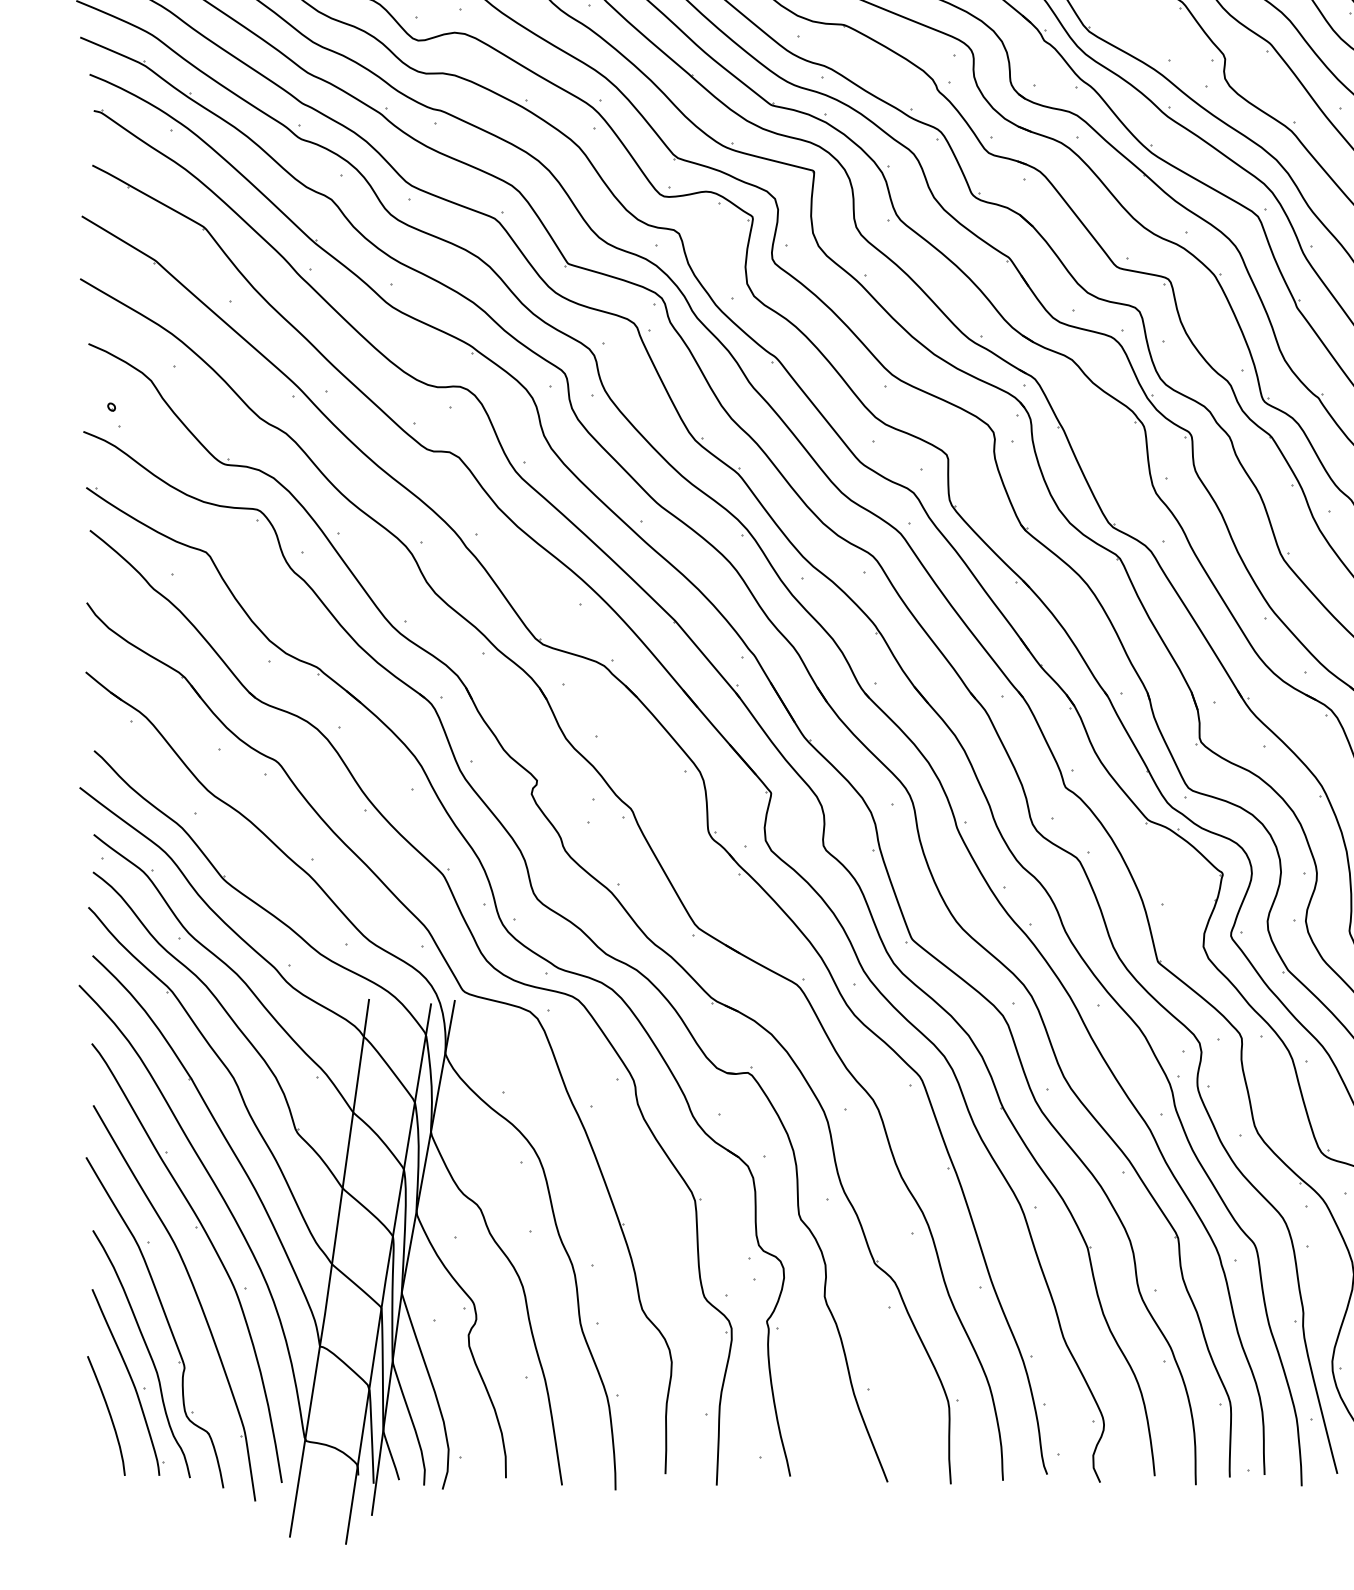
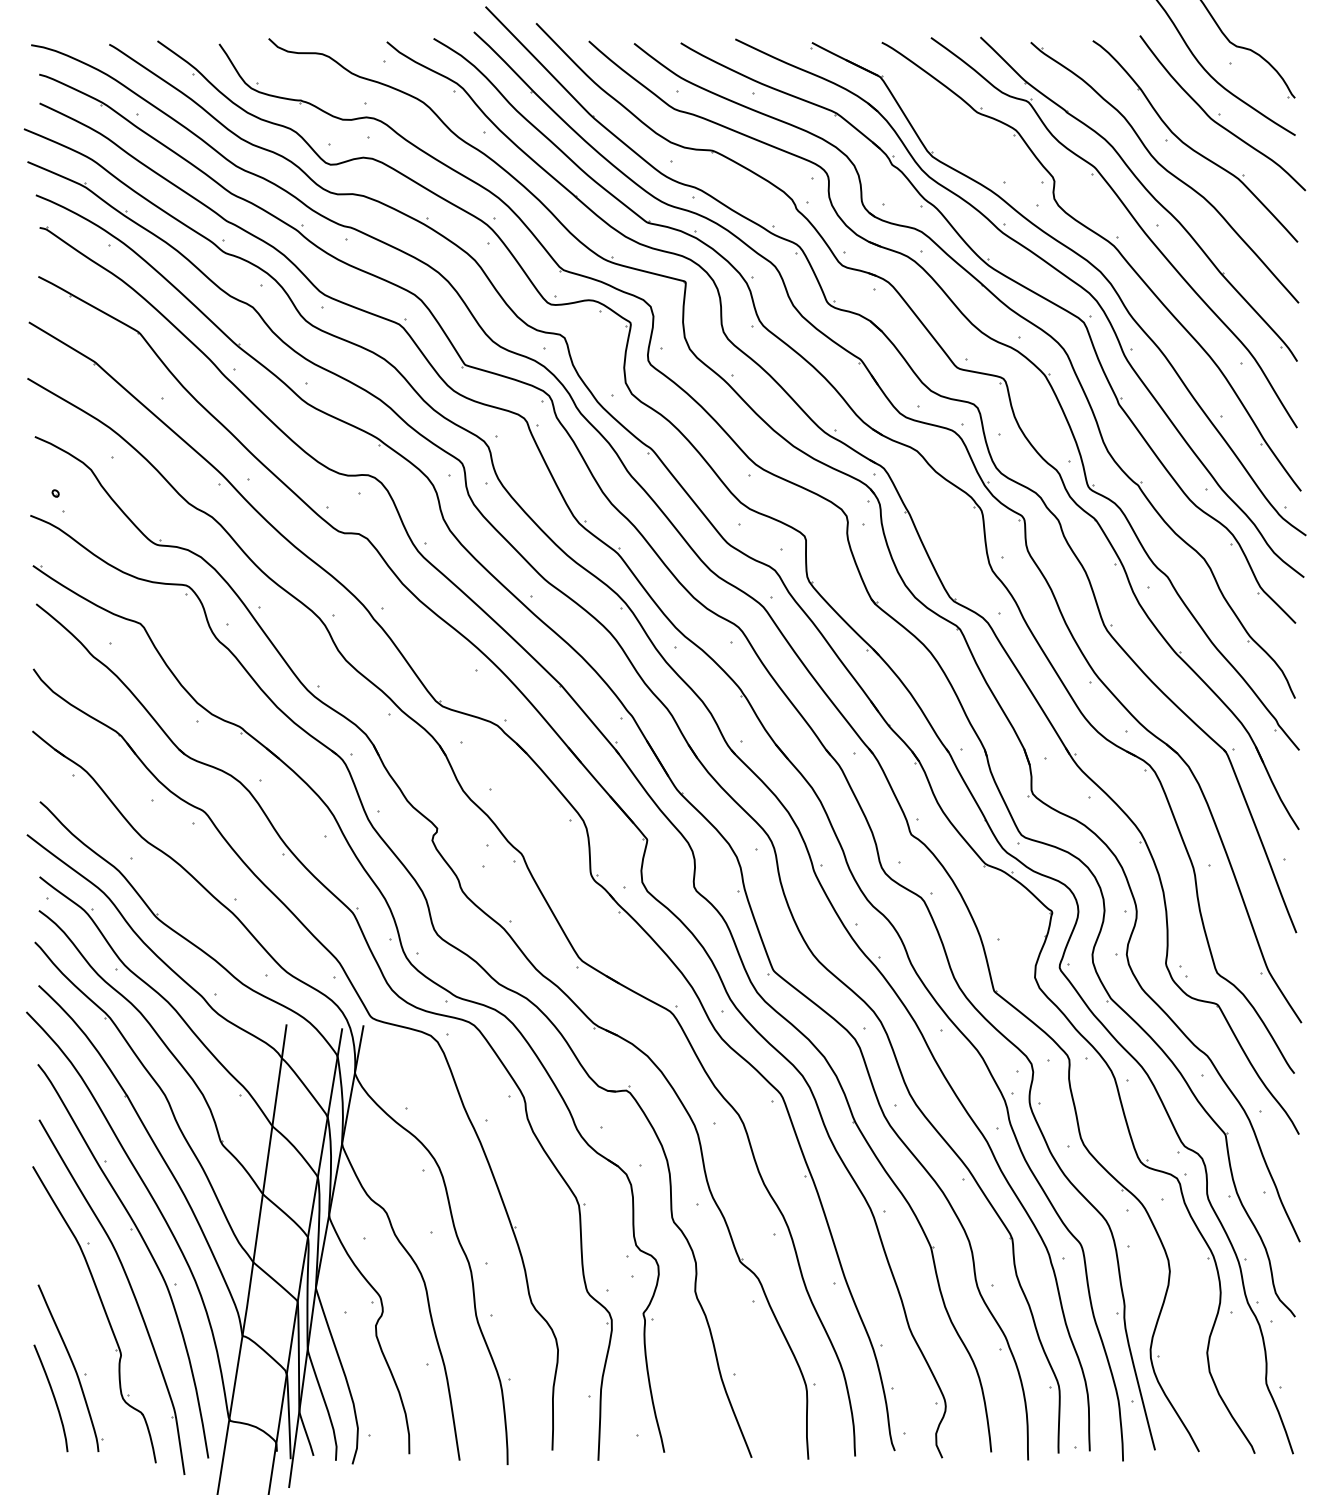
curve: (147, 1350) -> (87, 1339), removed

